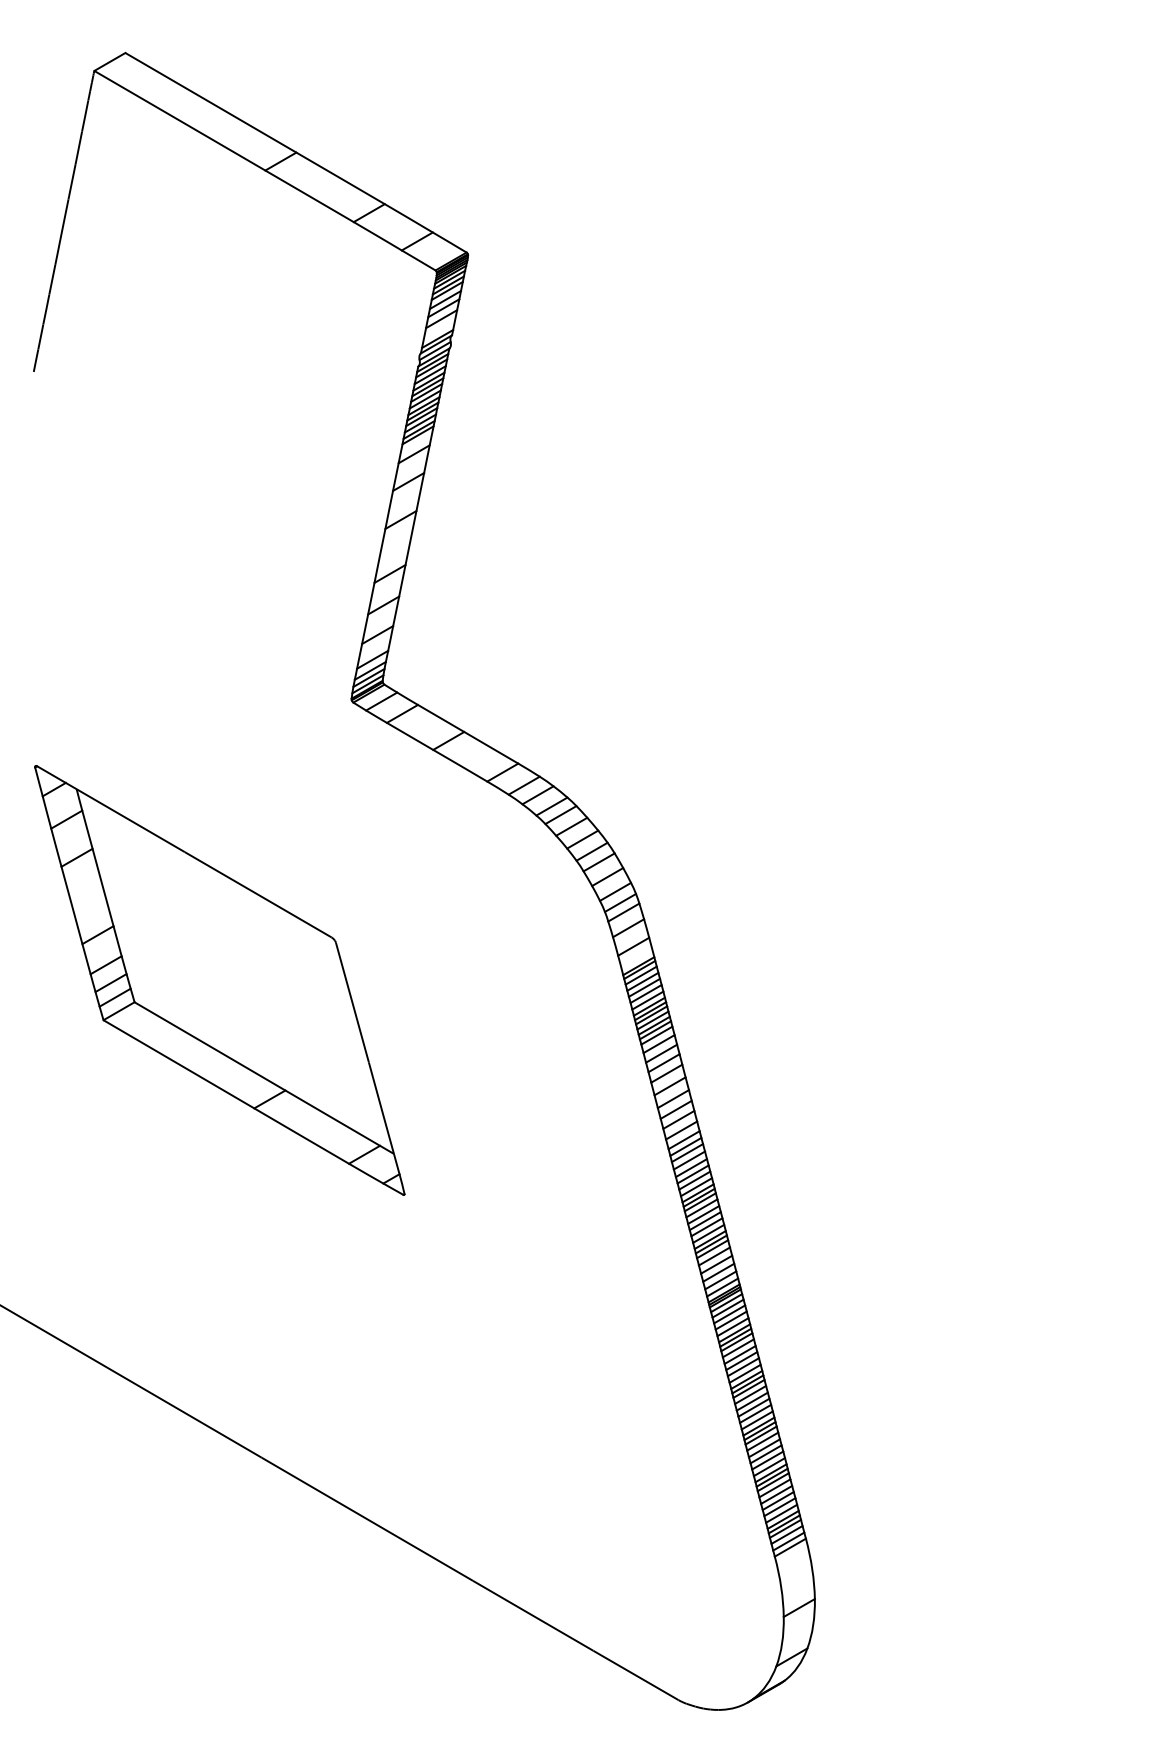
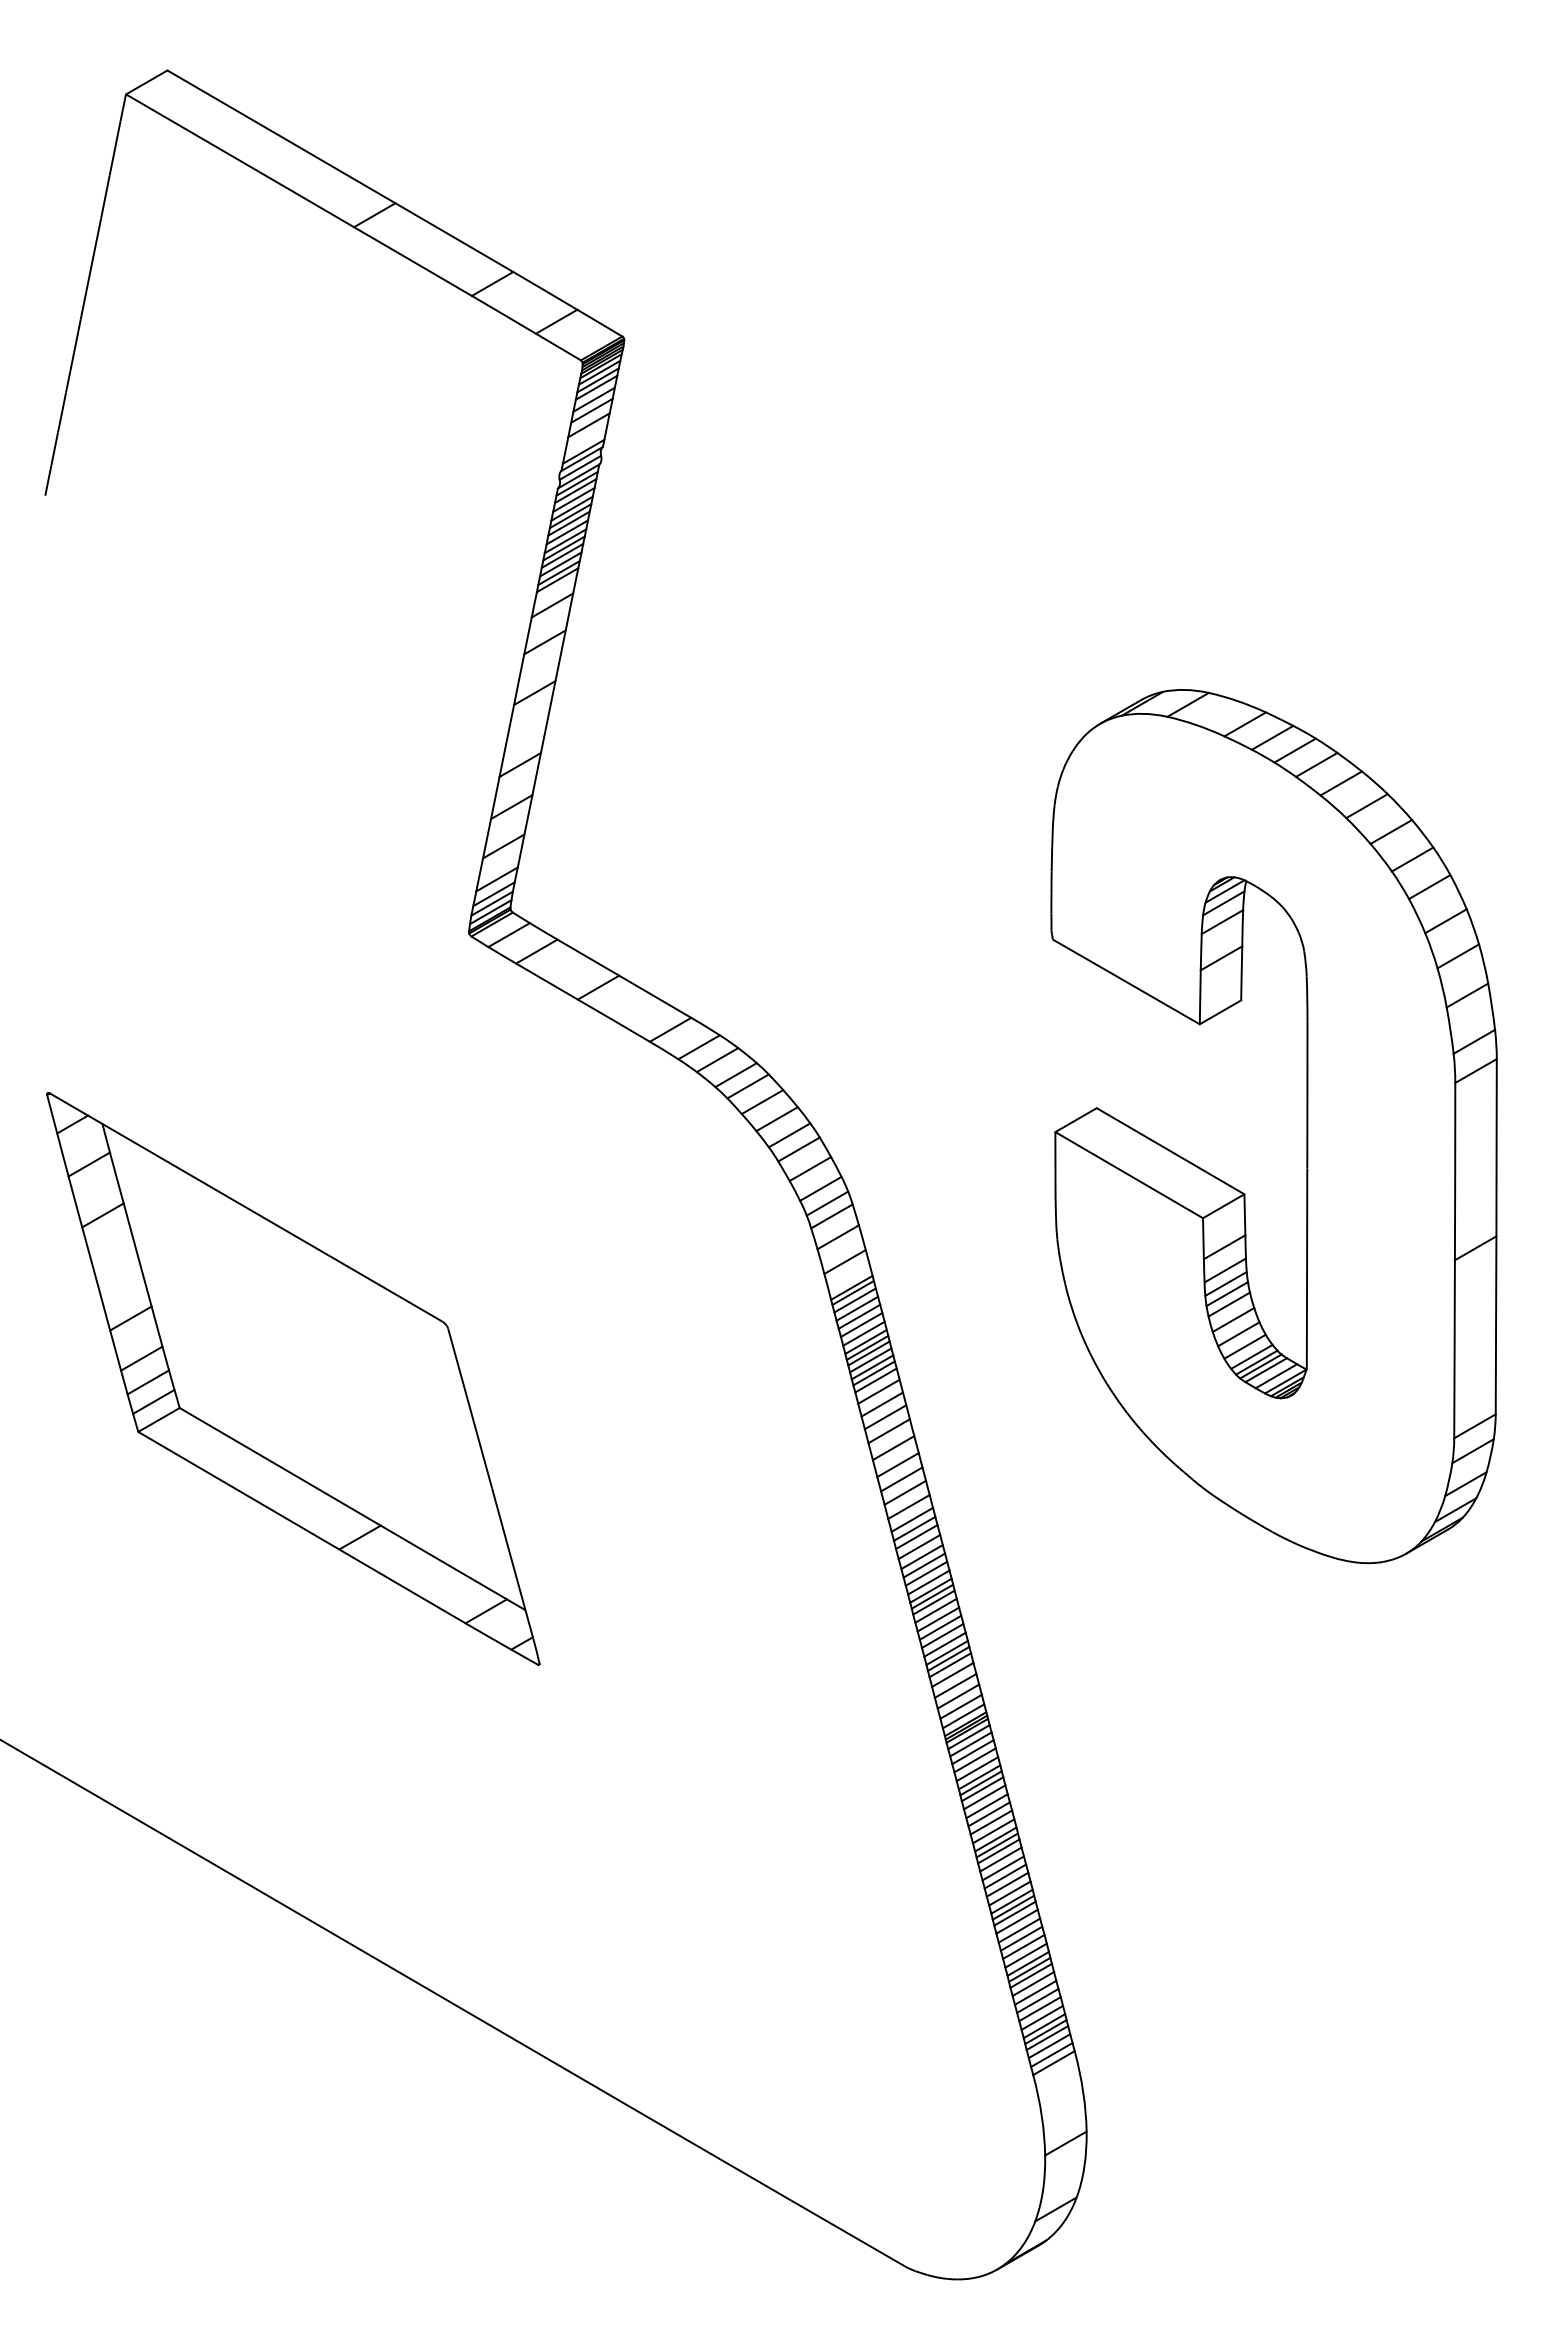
part: (979, 845) -> (1306, 1126), added
part: (219, 980) -> (293, 1378), moved

